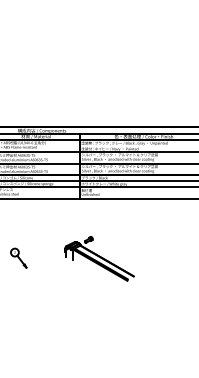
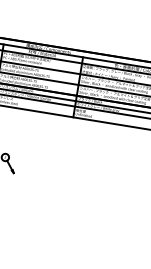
part: (99, 258) -> (82, 175), removed

